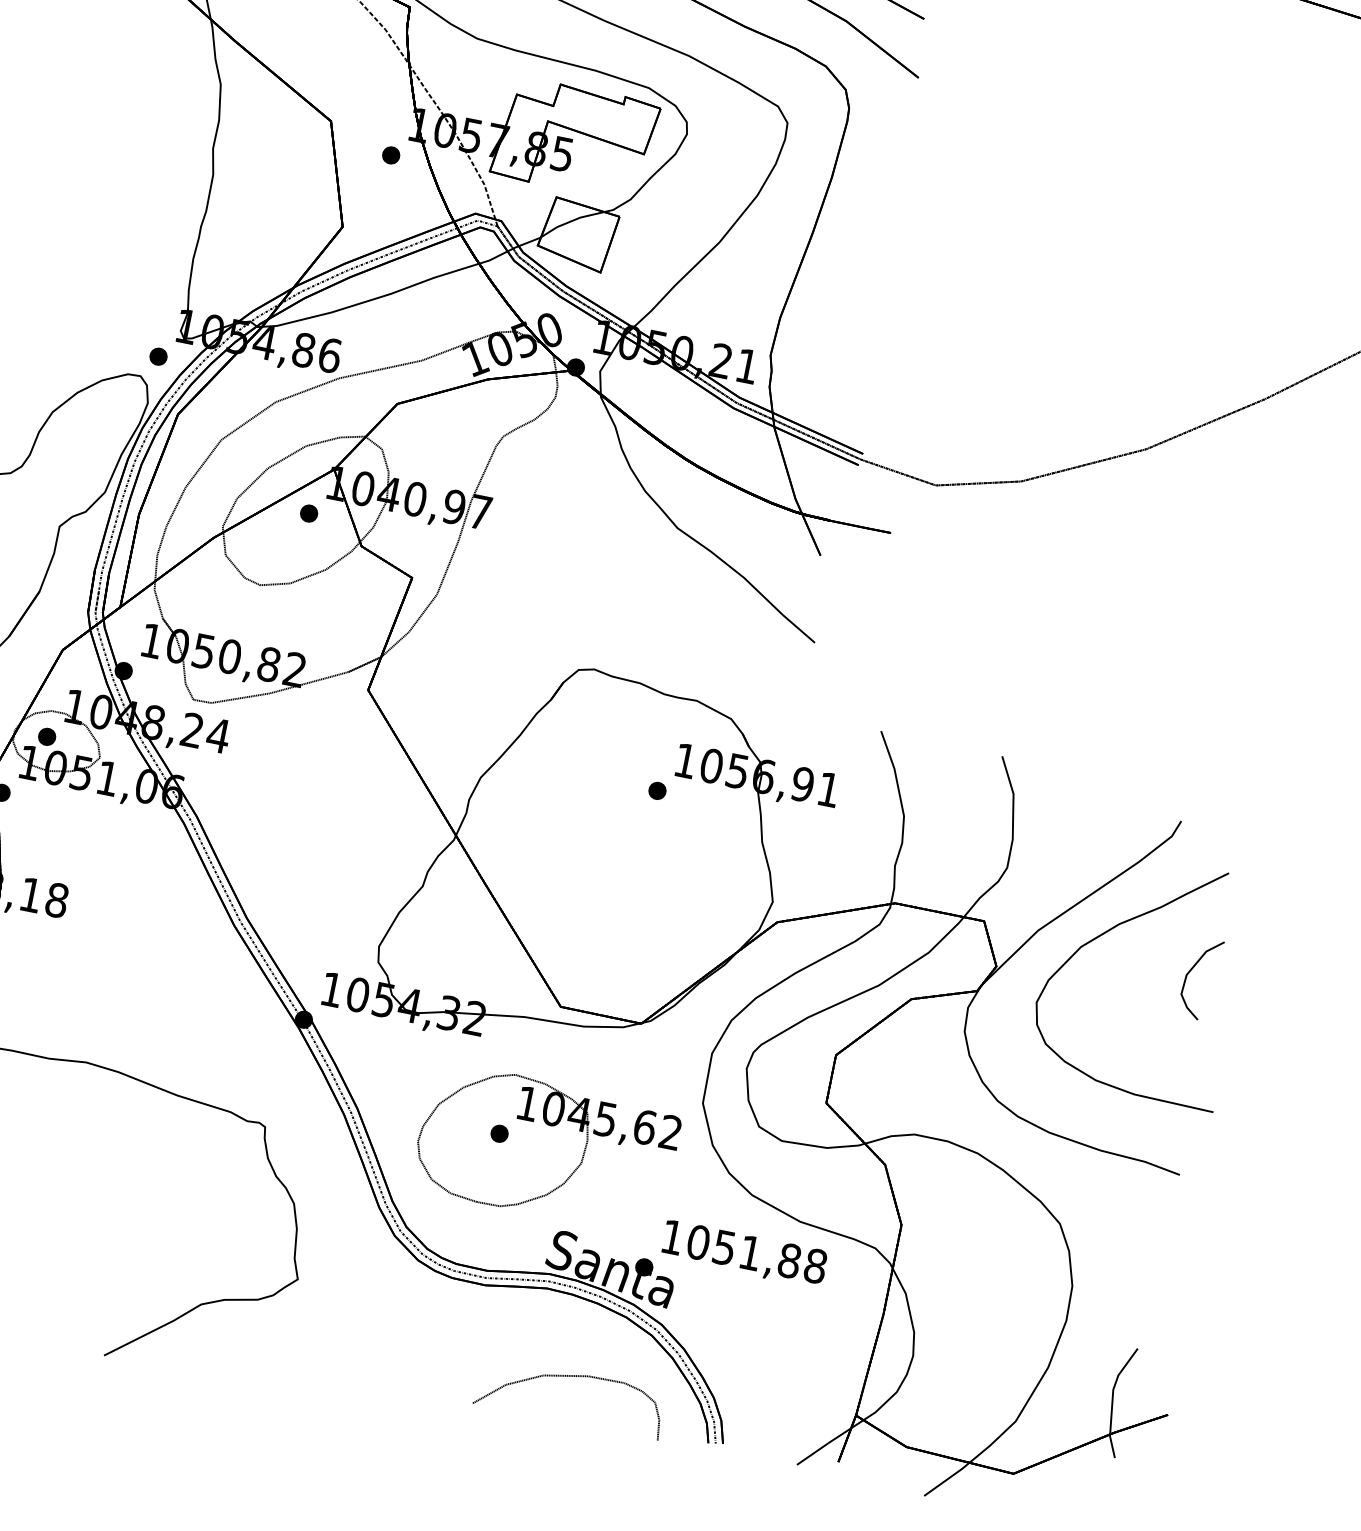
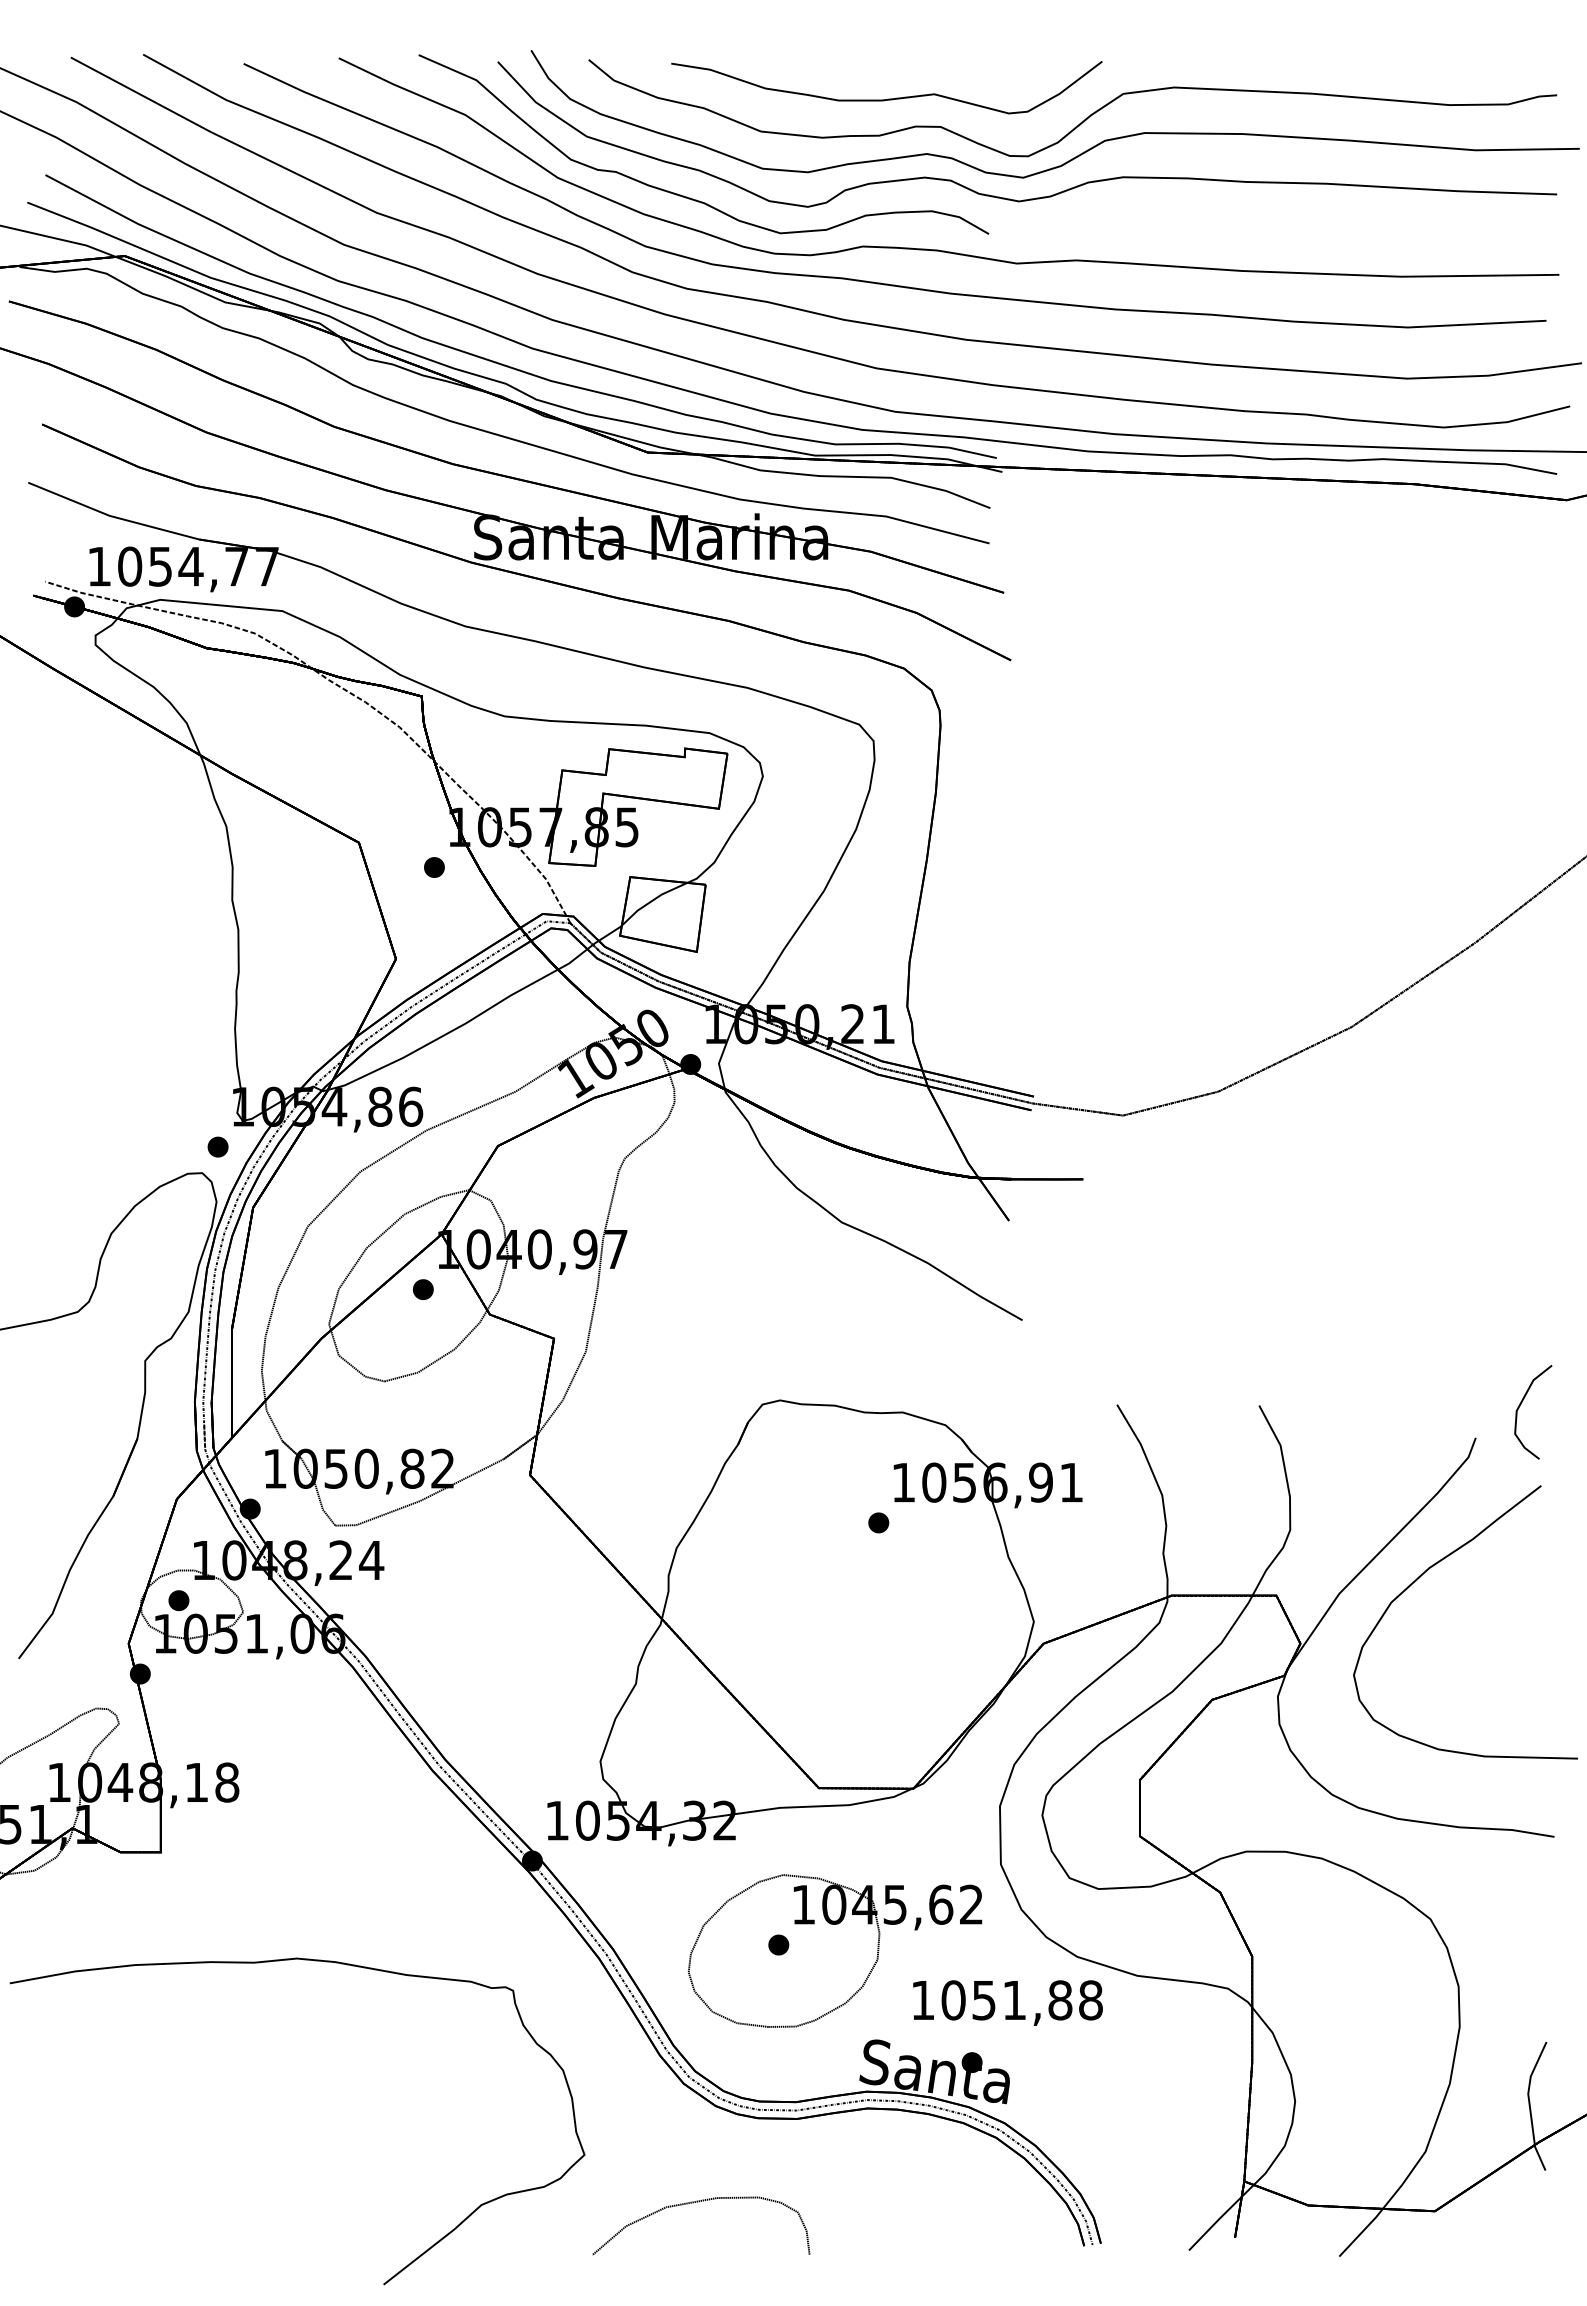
curve: (1190, 971) -> (1520, 1406), moved
text: (744, 1253) -> (1007, 2002), moved
curve: (572, 1377) -> (699, 2202), moved

